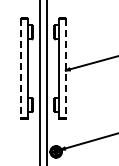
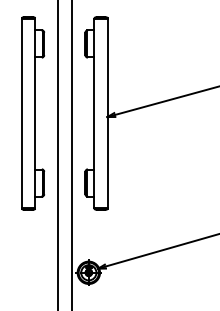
line: (21, 68) -> (22, 113), dashed -> solid
line: (66, 68) -> (108, 113), dashed -> solid

